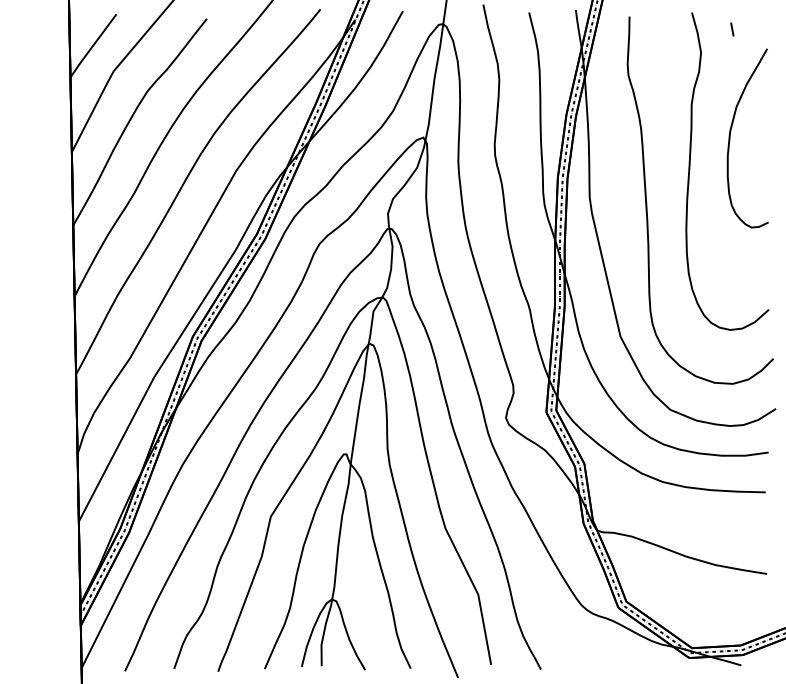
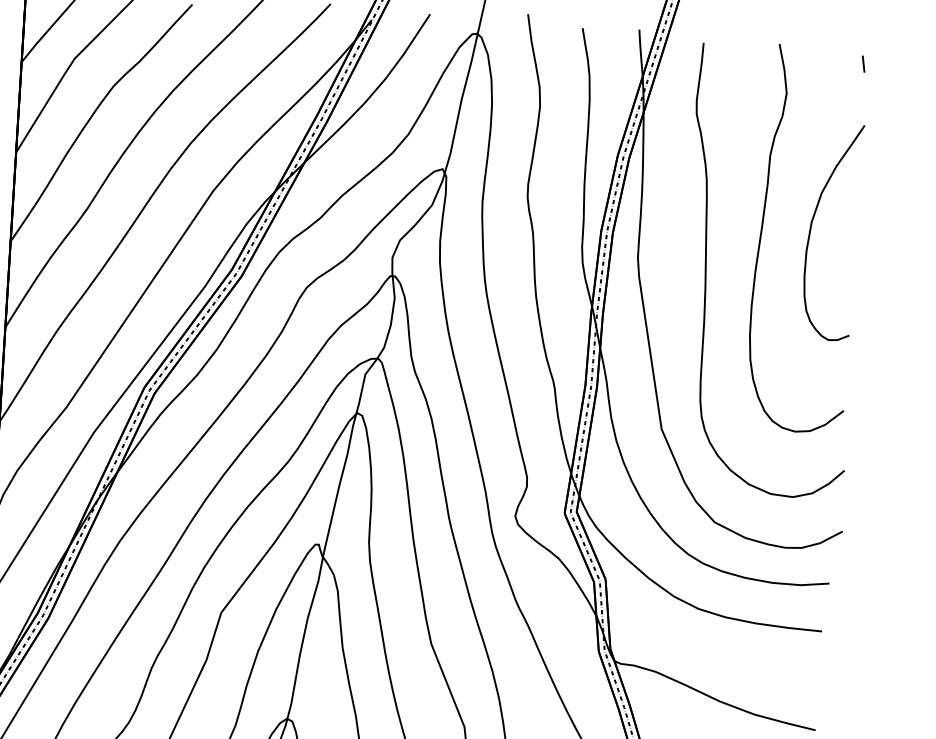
line: (732, 29) -> (863, 64), moved
curve: (730, 138) -> (811, 230), moved

